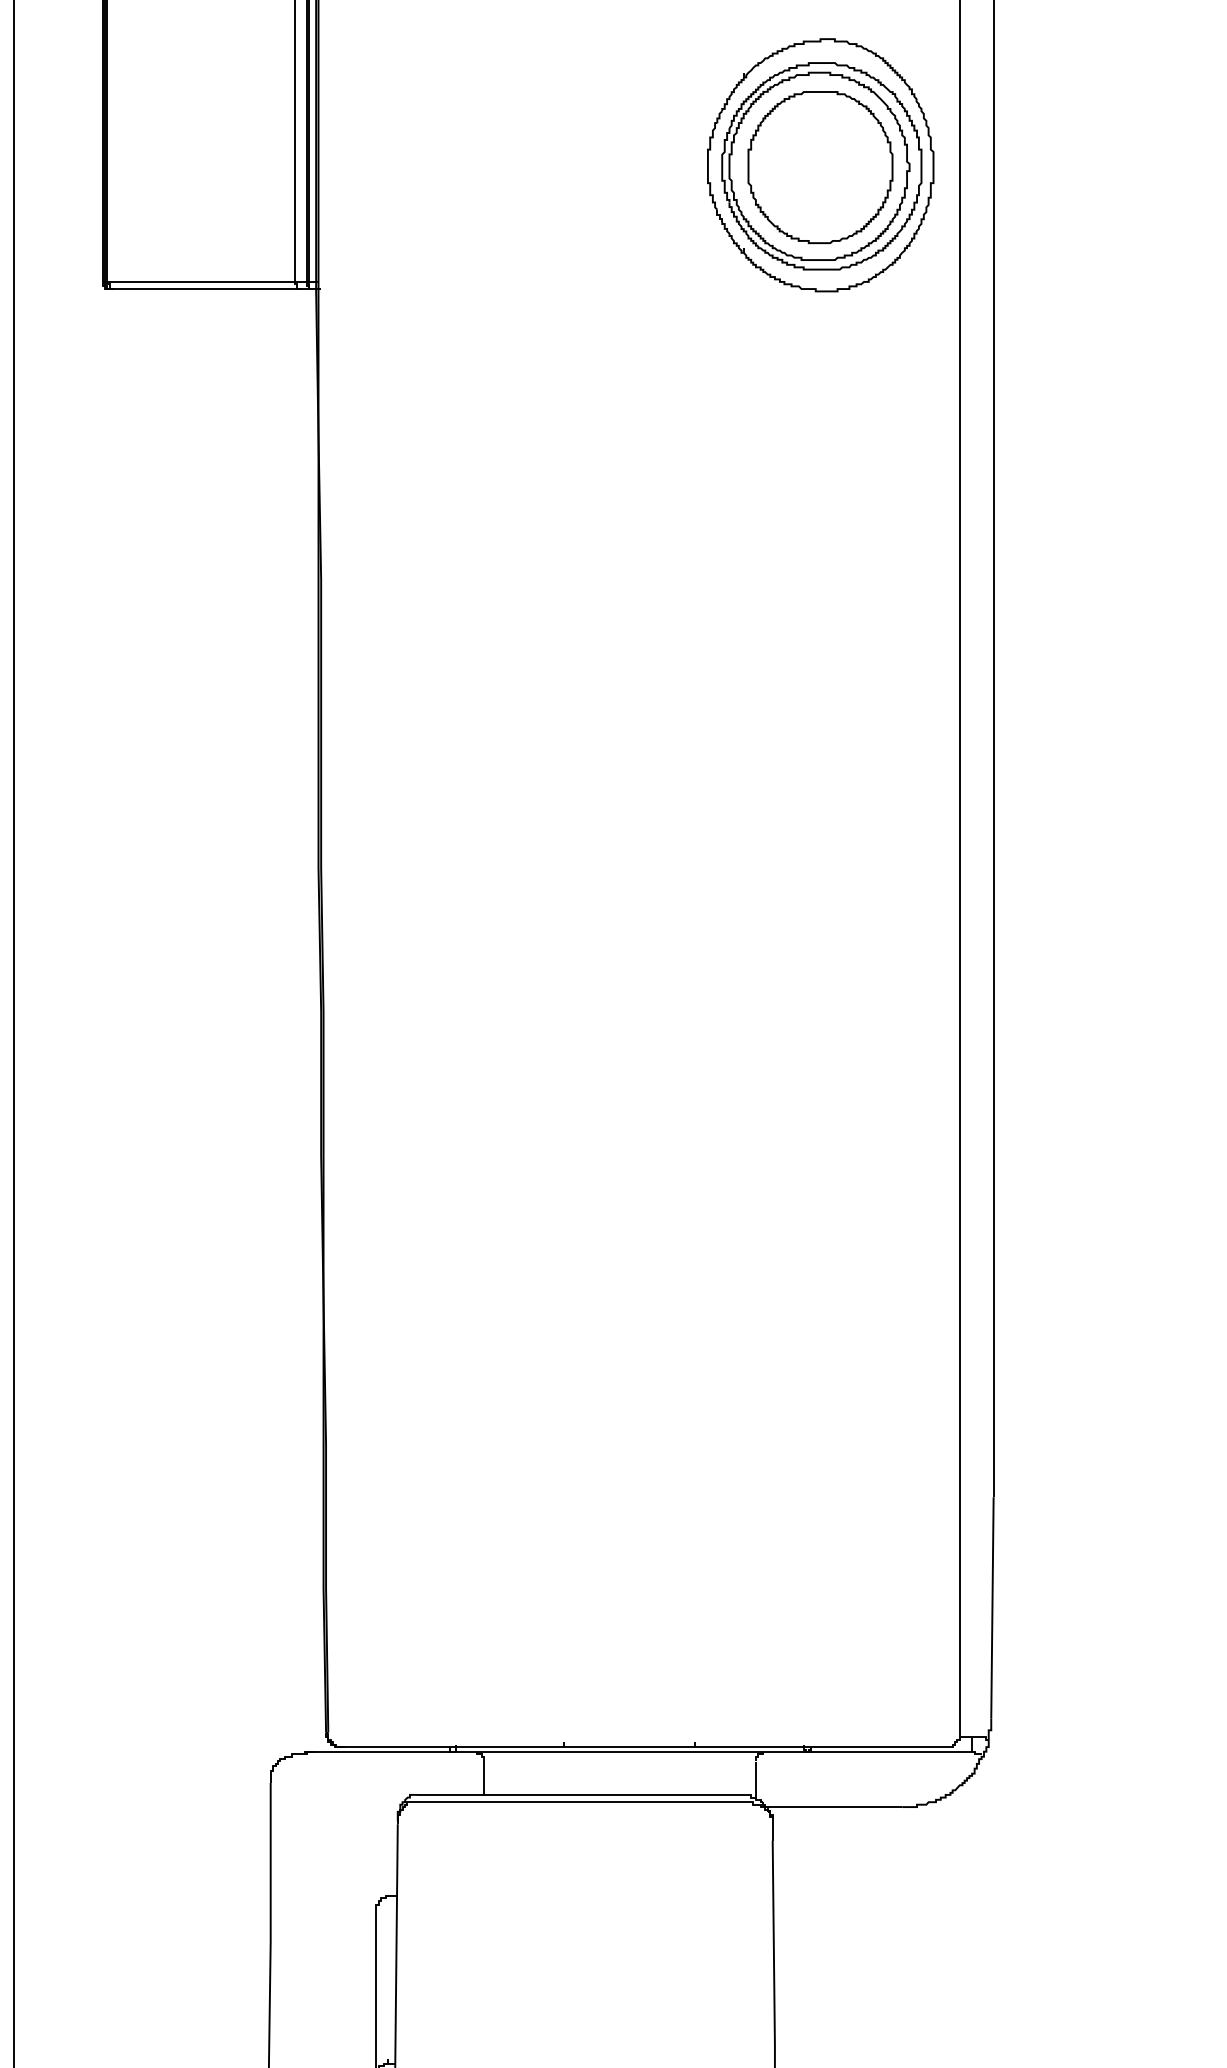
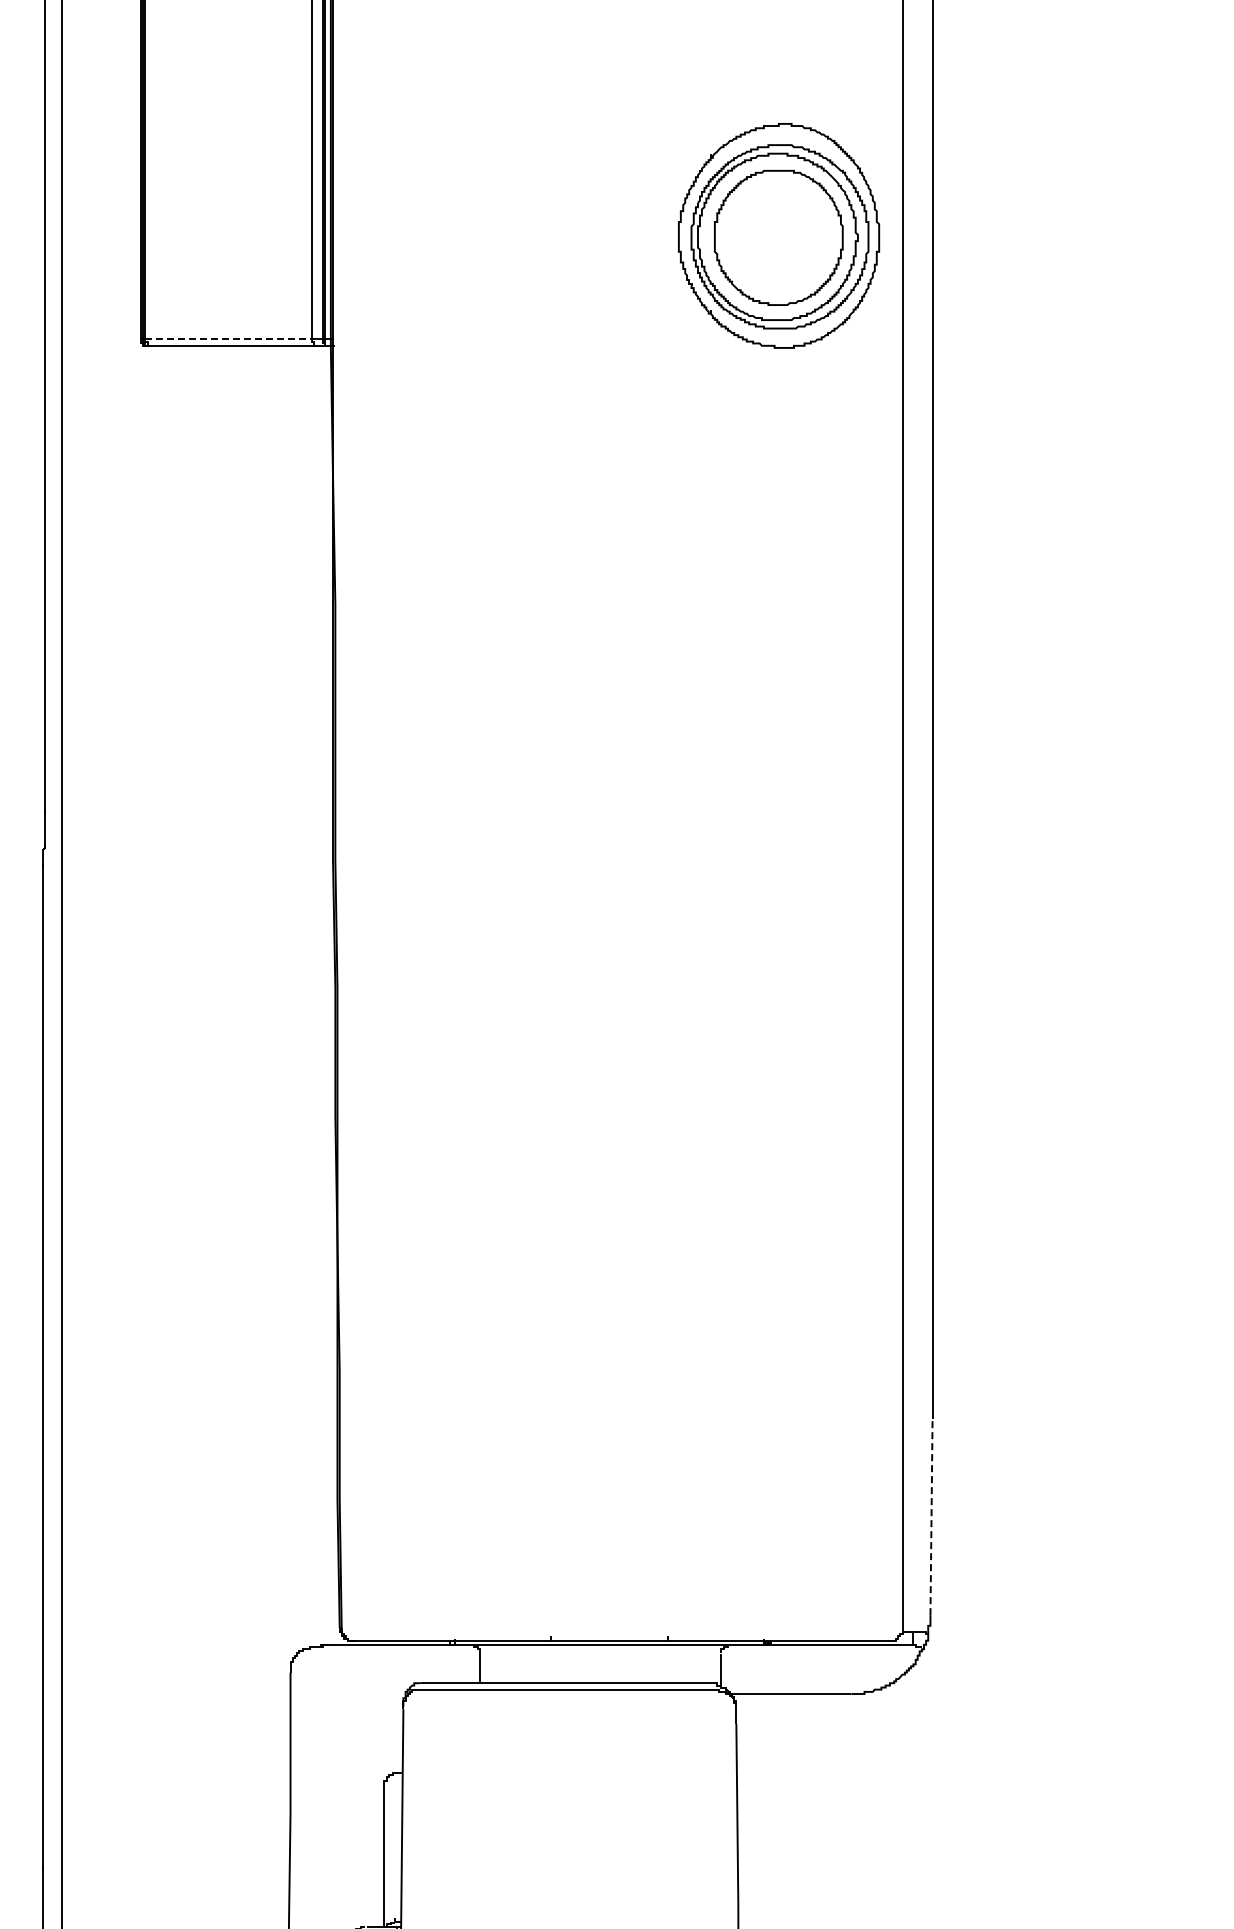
line: (201, 281) -> (229, 339), solid -> dashed
line: (992, 1607) -> (931, 1516), solid -> dashed

